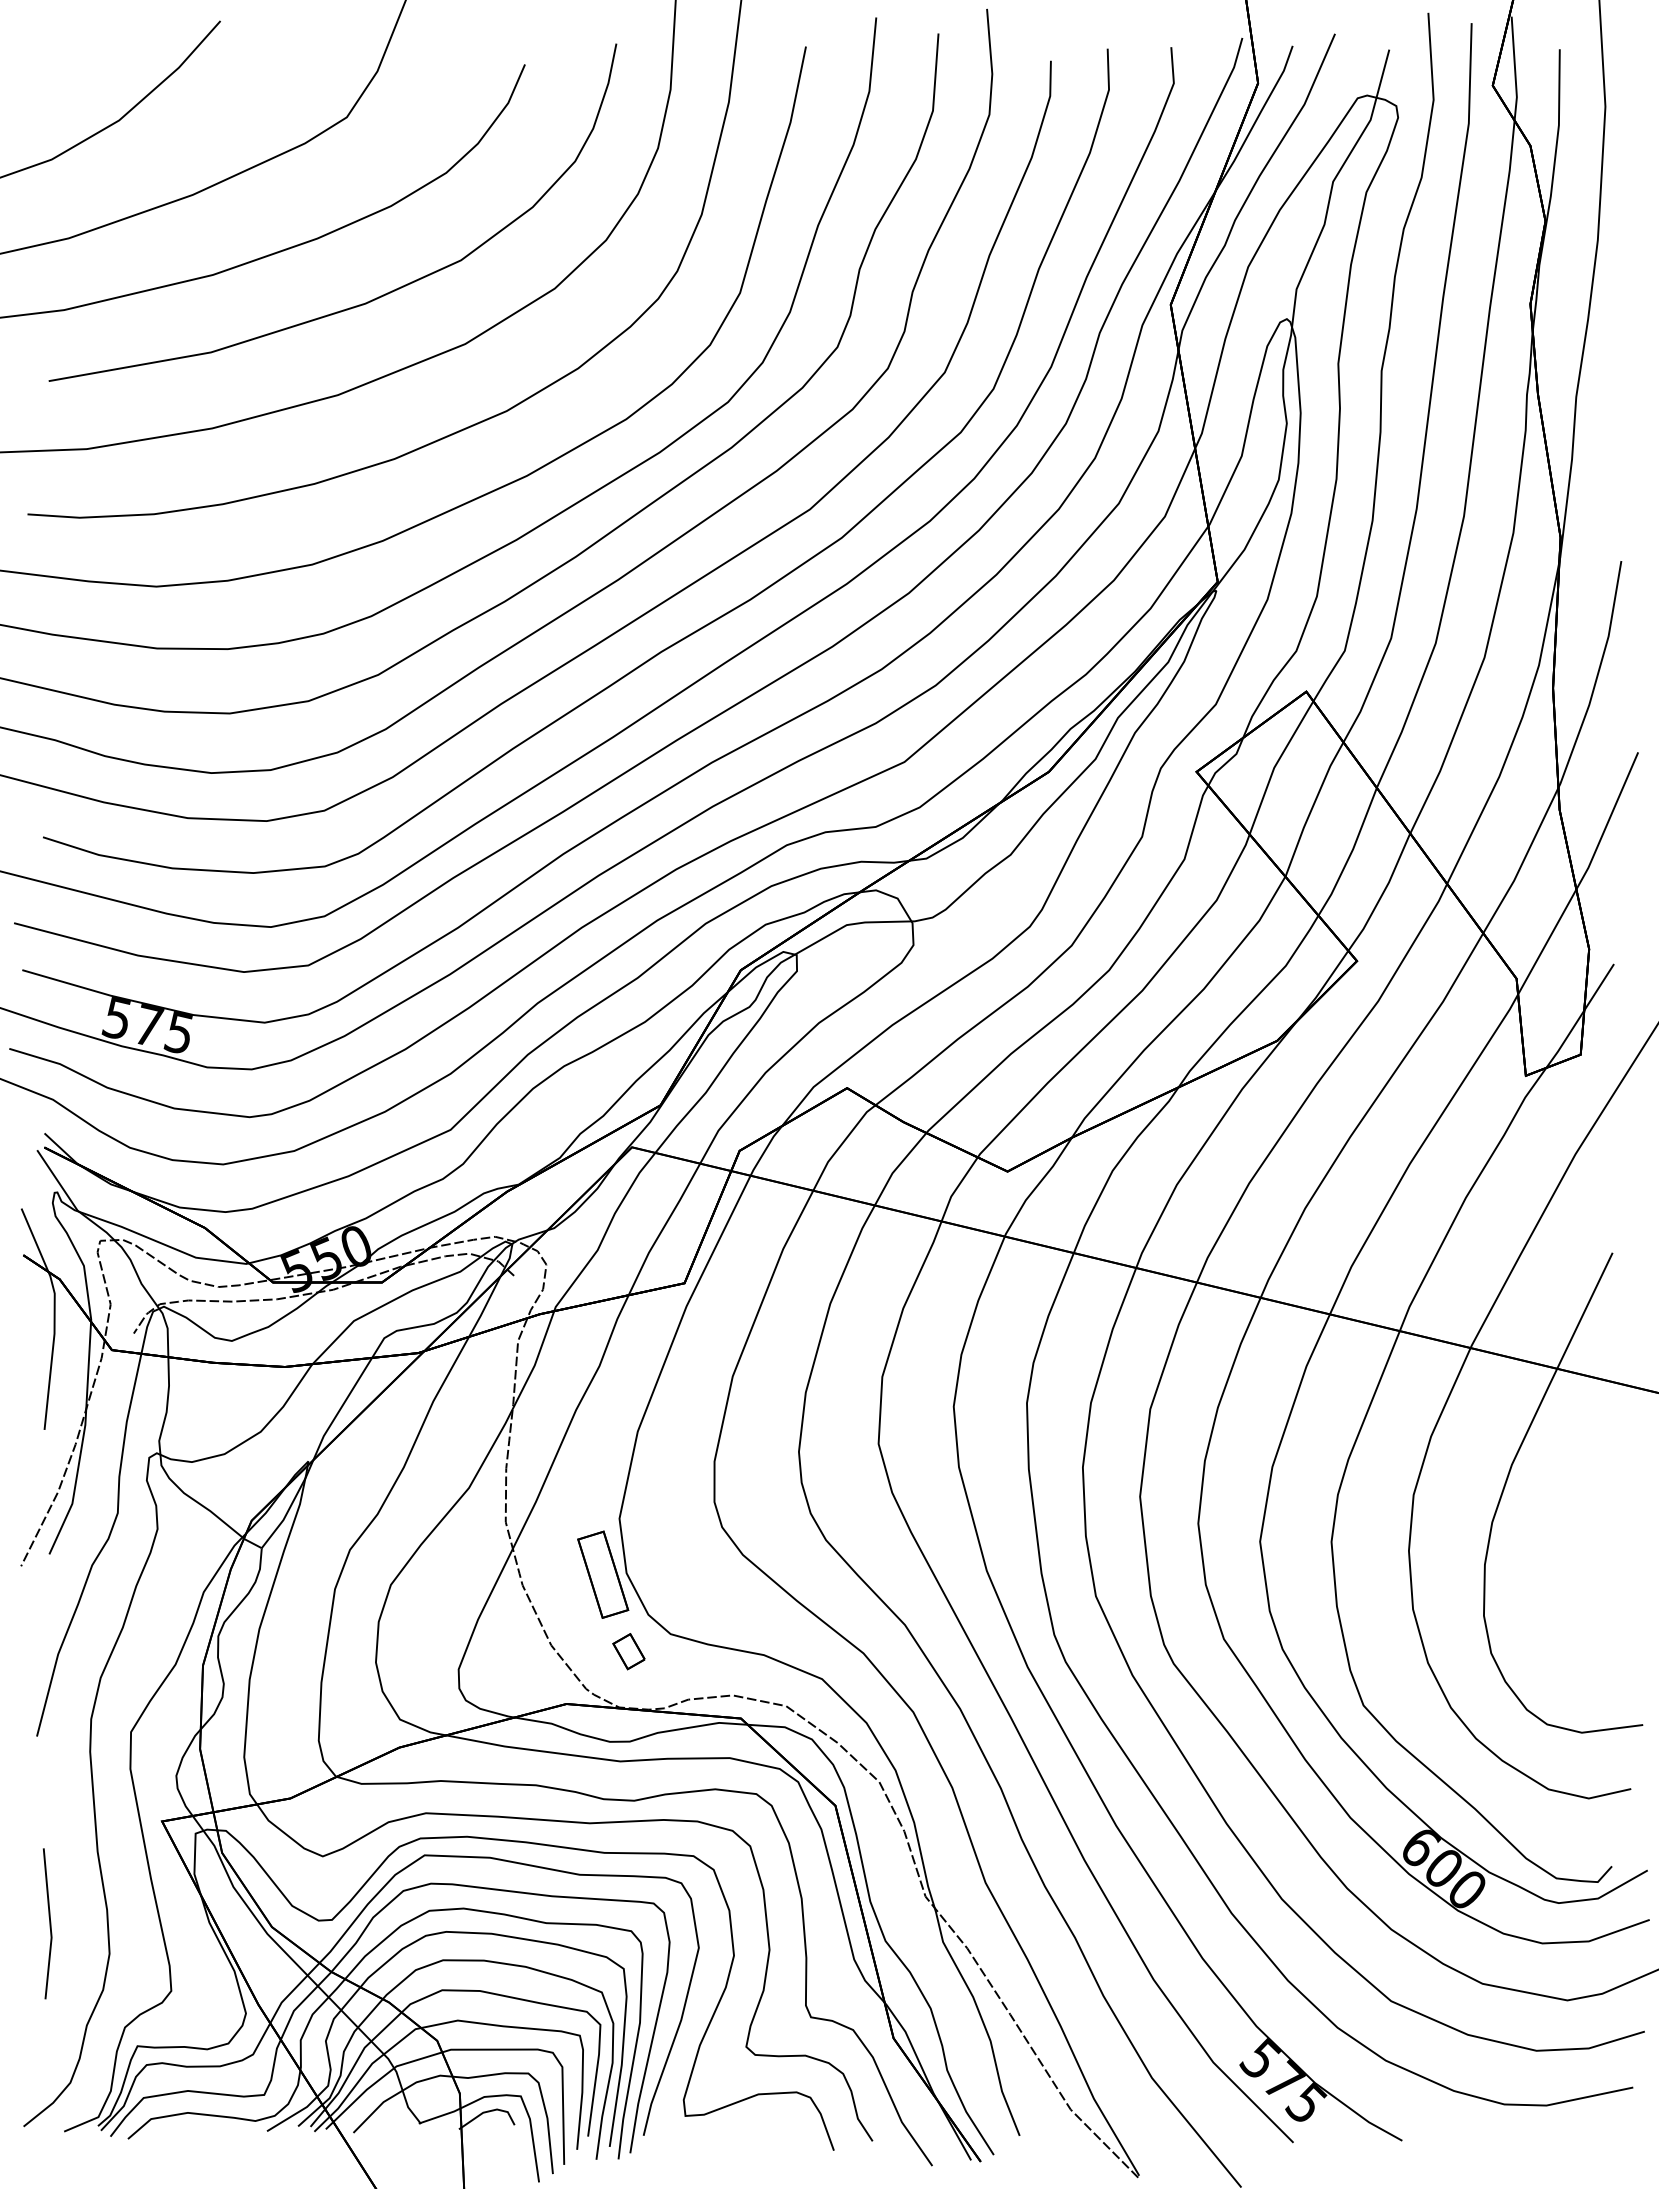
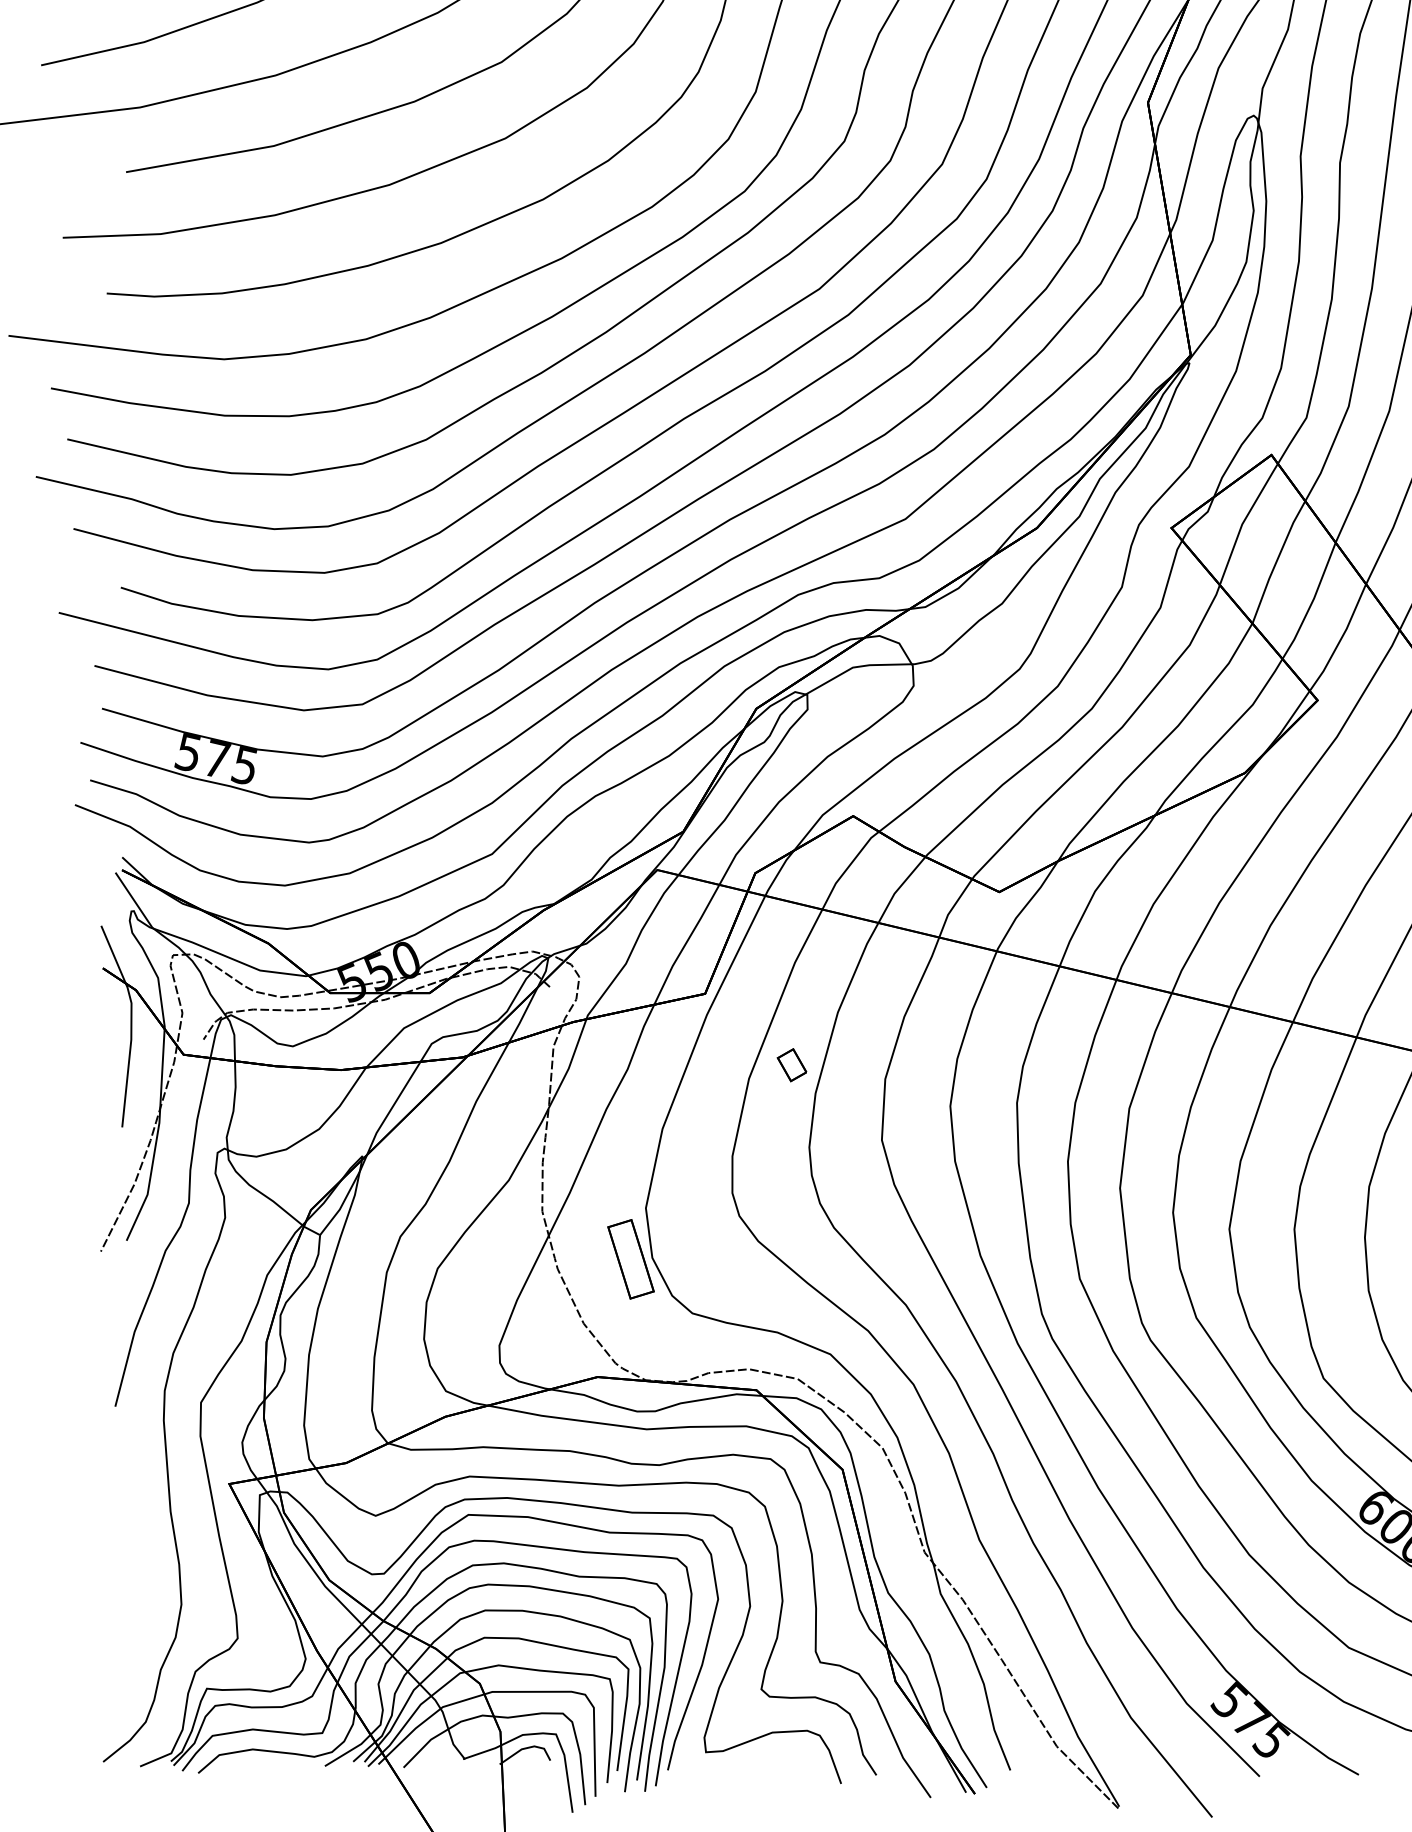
part: (628, 1651) -> (791, 1065), moved
line: (49, 1923) -> (126, 1576), removed

